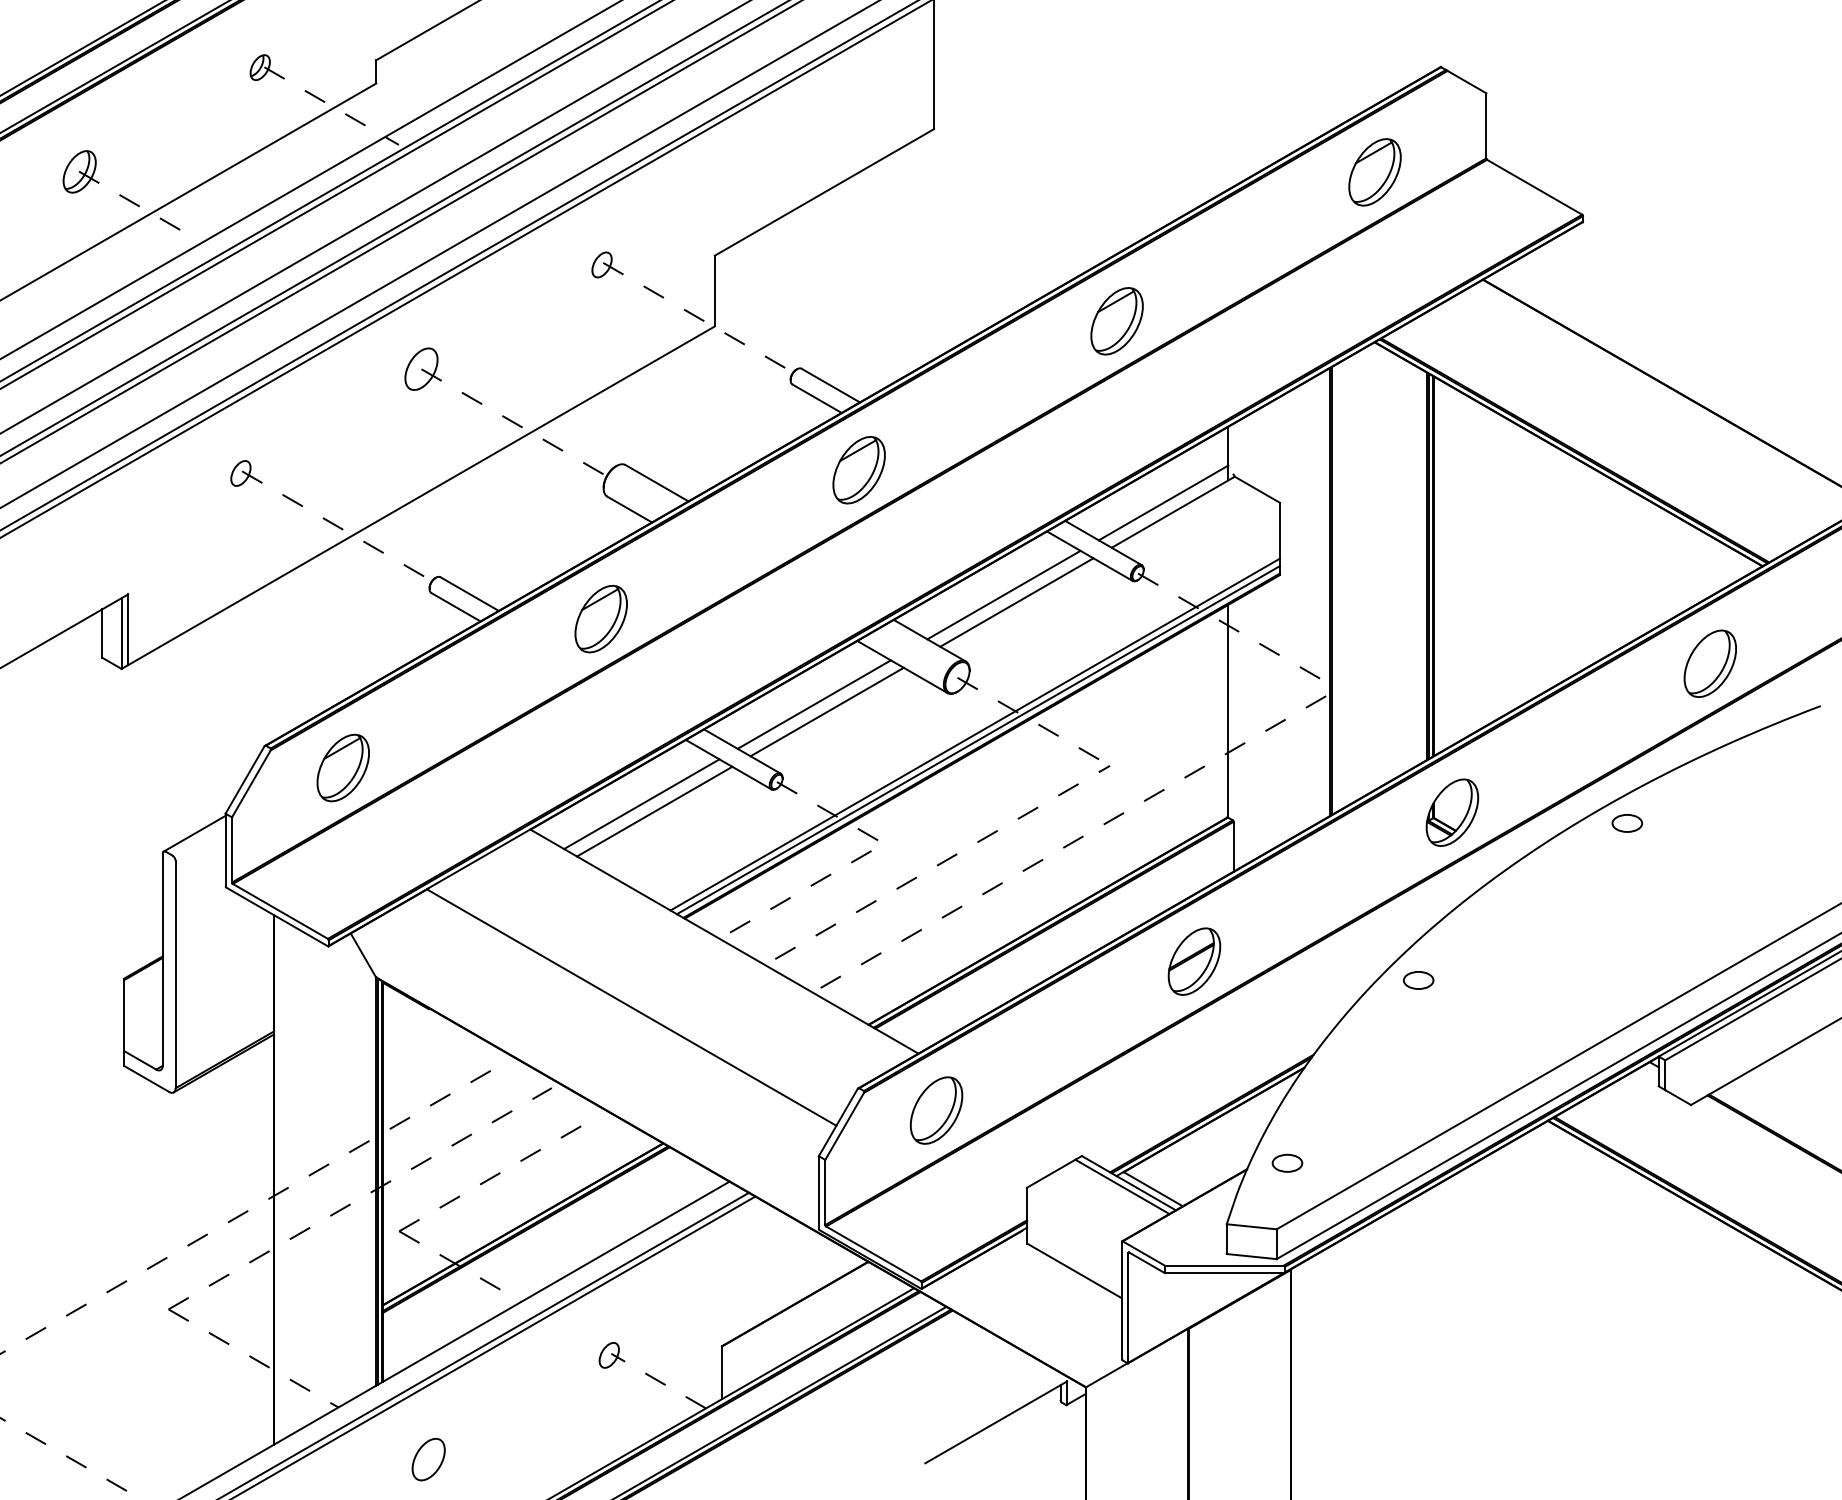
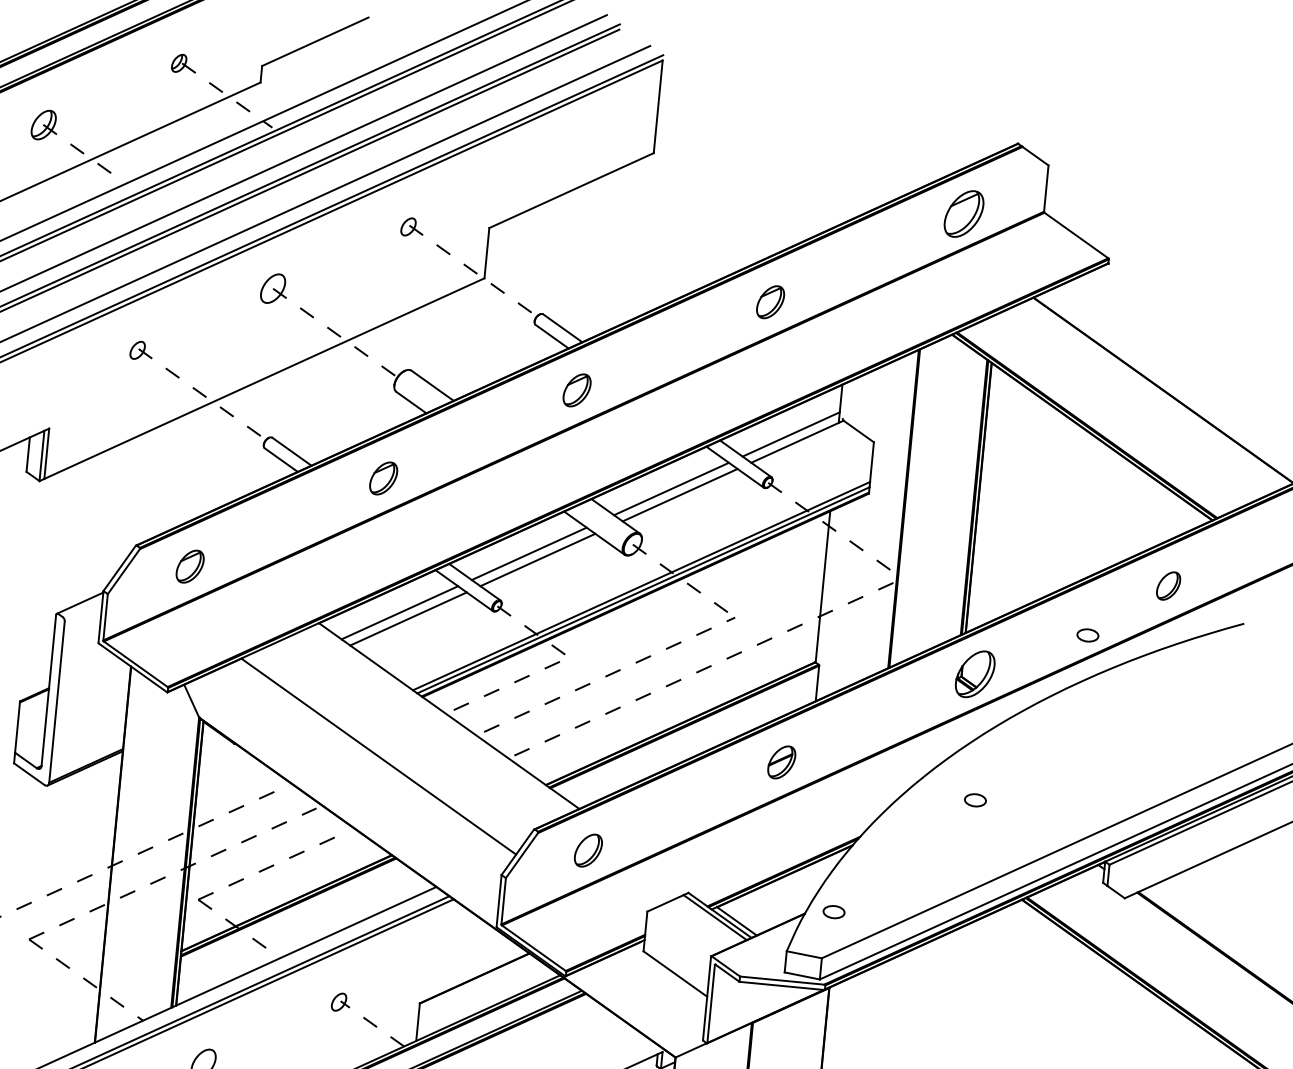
part: (1116, 321) -> (770, 302), size x0.7
part: (858, 470) -> (576, 390), size x0.7
part: (600, 618) -> (383, 478), size x0.7
part: (1709, 663) -> (1168, 585), size x0.6
part: (342, 767) -> (189, 566), size x0.7
part: (1626, 823) -> (1087, 635), moved
part: (1194, 961) -> (781, 762), size x0.7
part: (1418, 980) -> (975, 800), moved
part: (936, 1110) -> (588, 850), size x0.7

